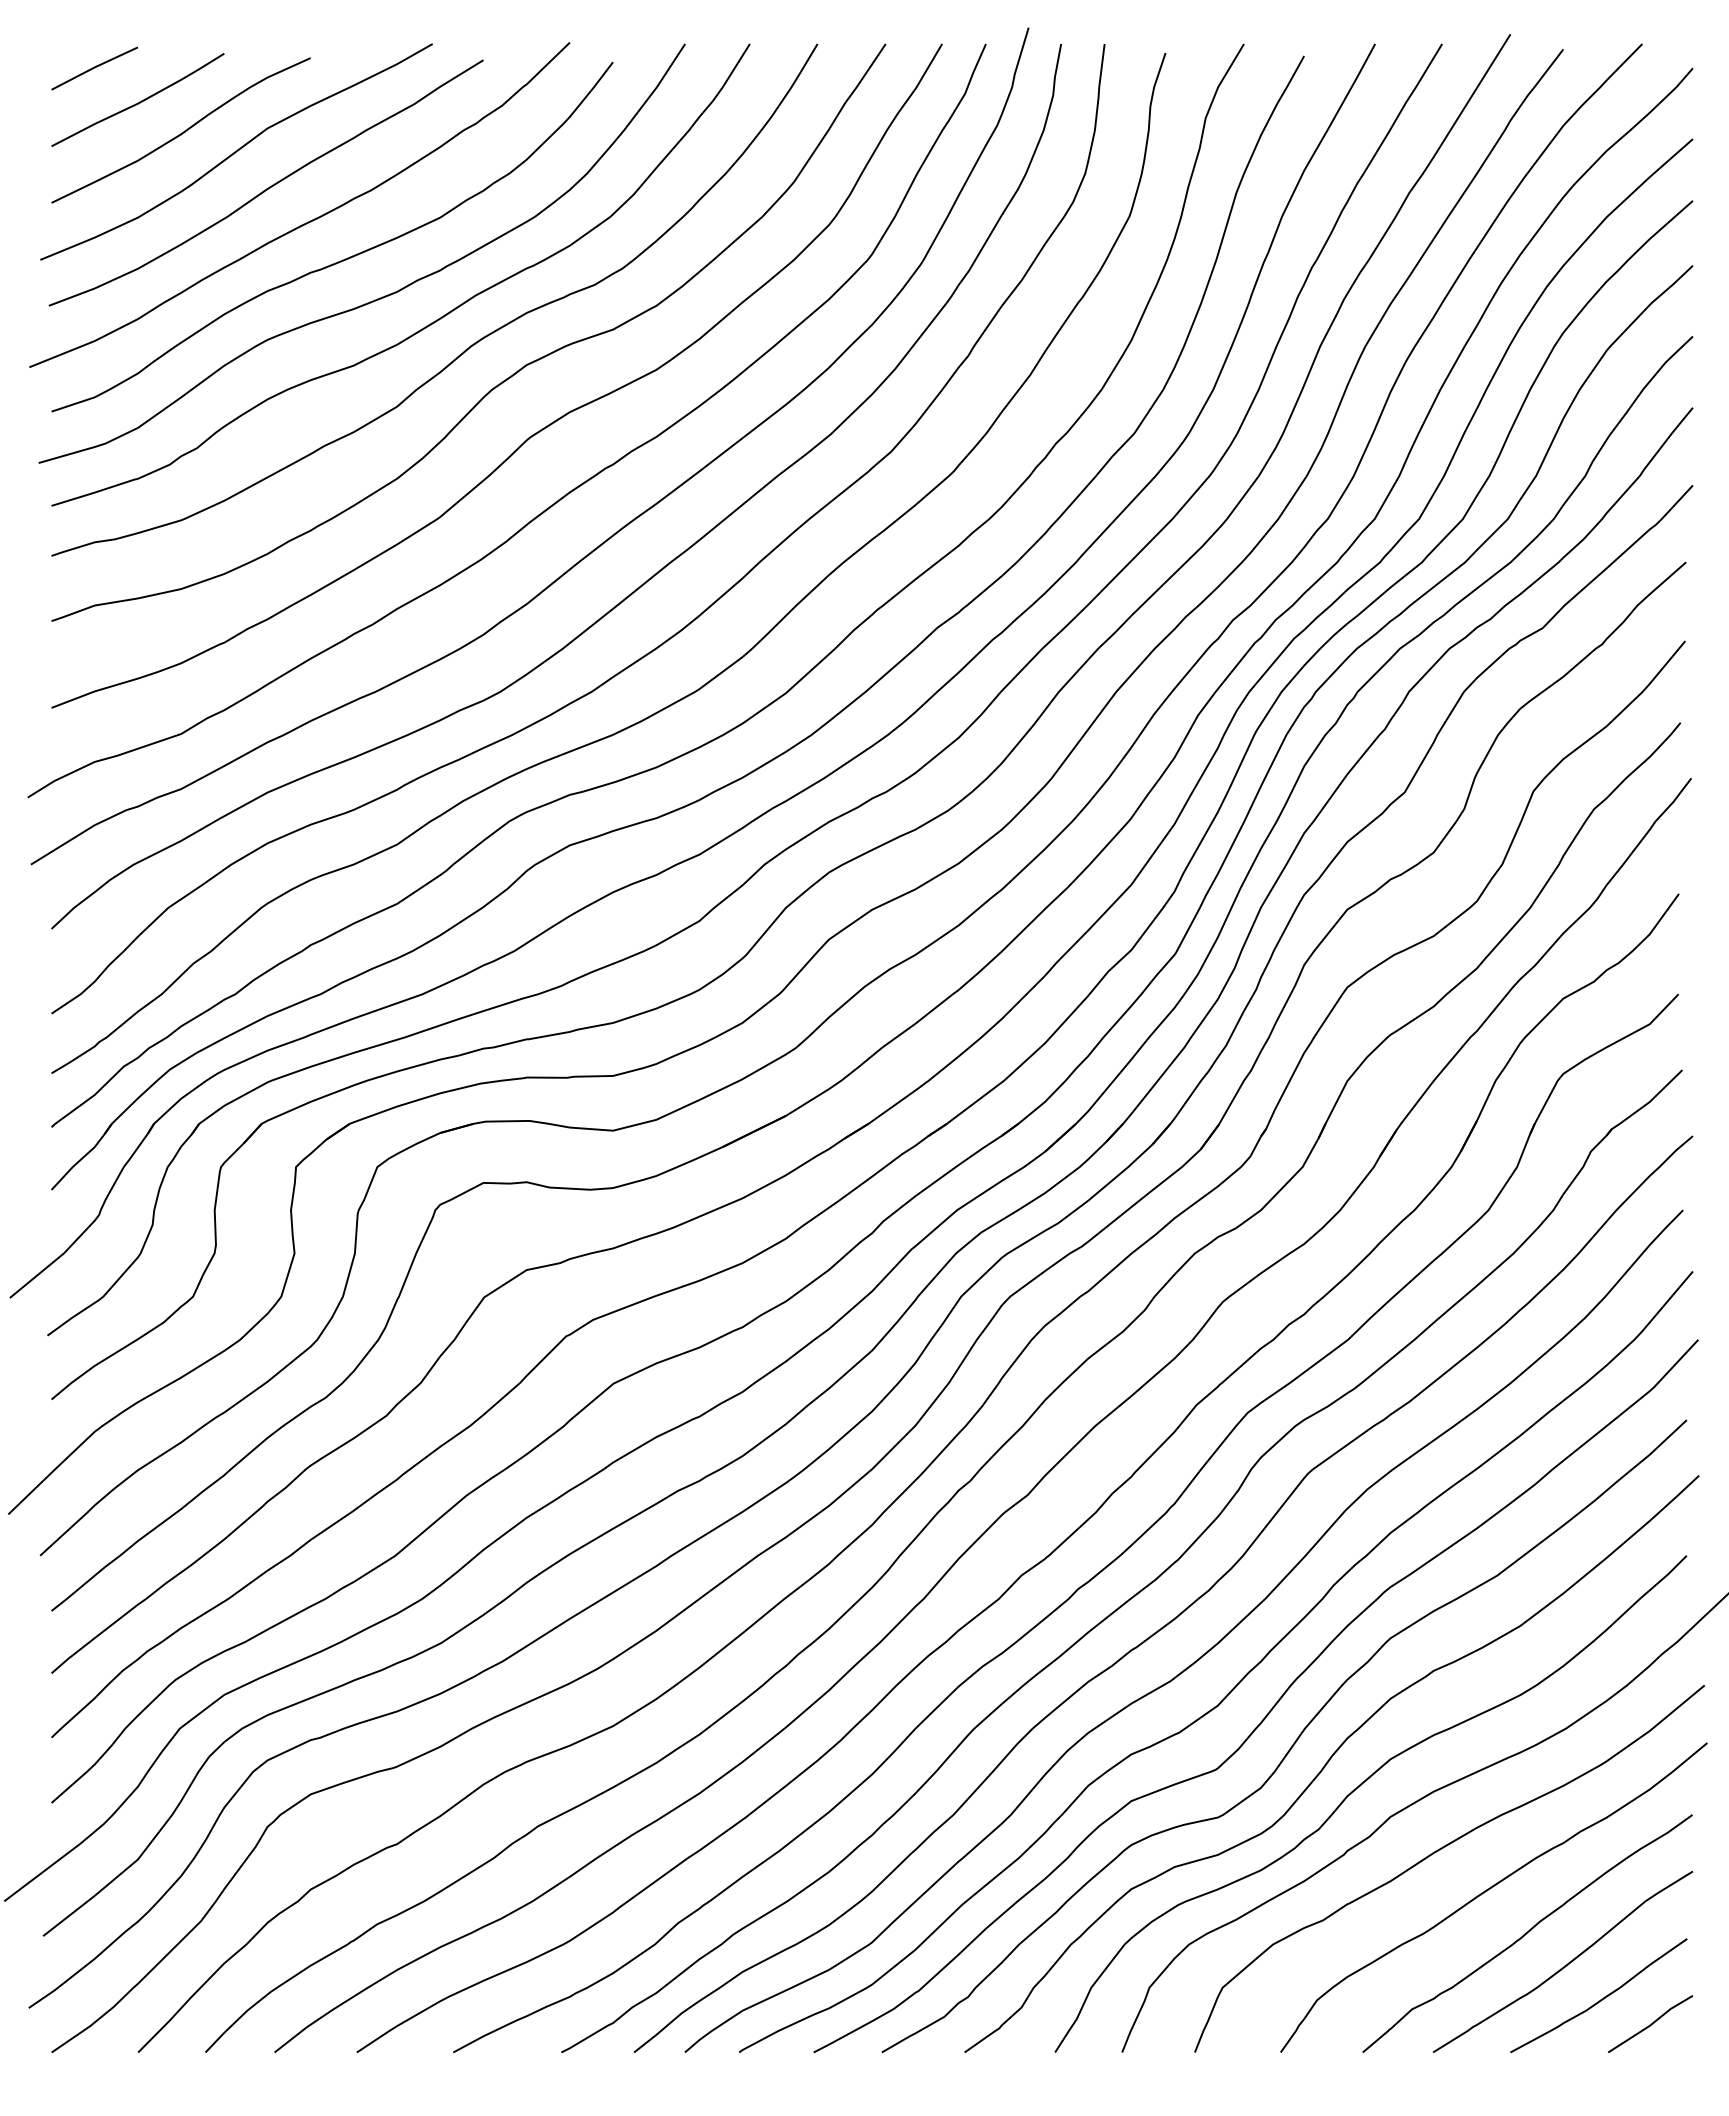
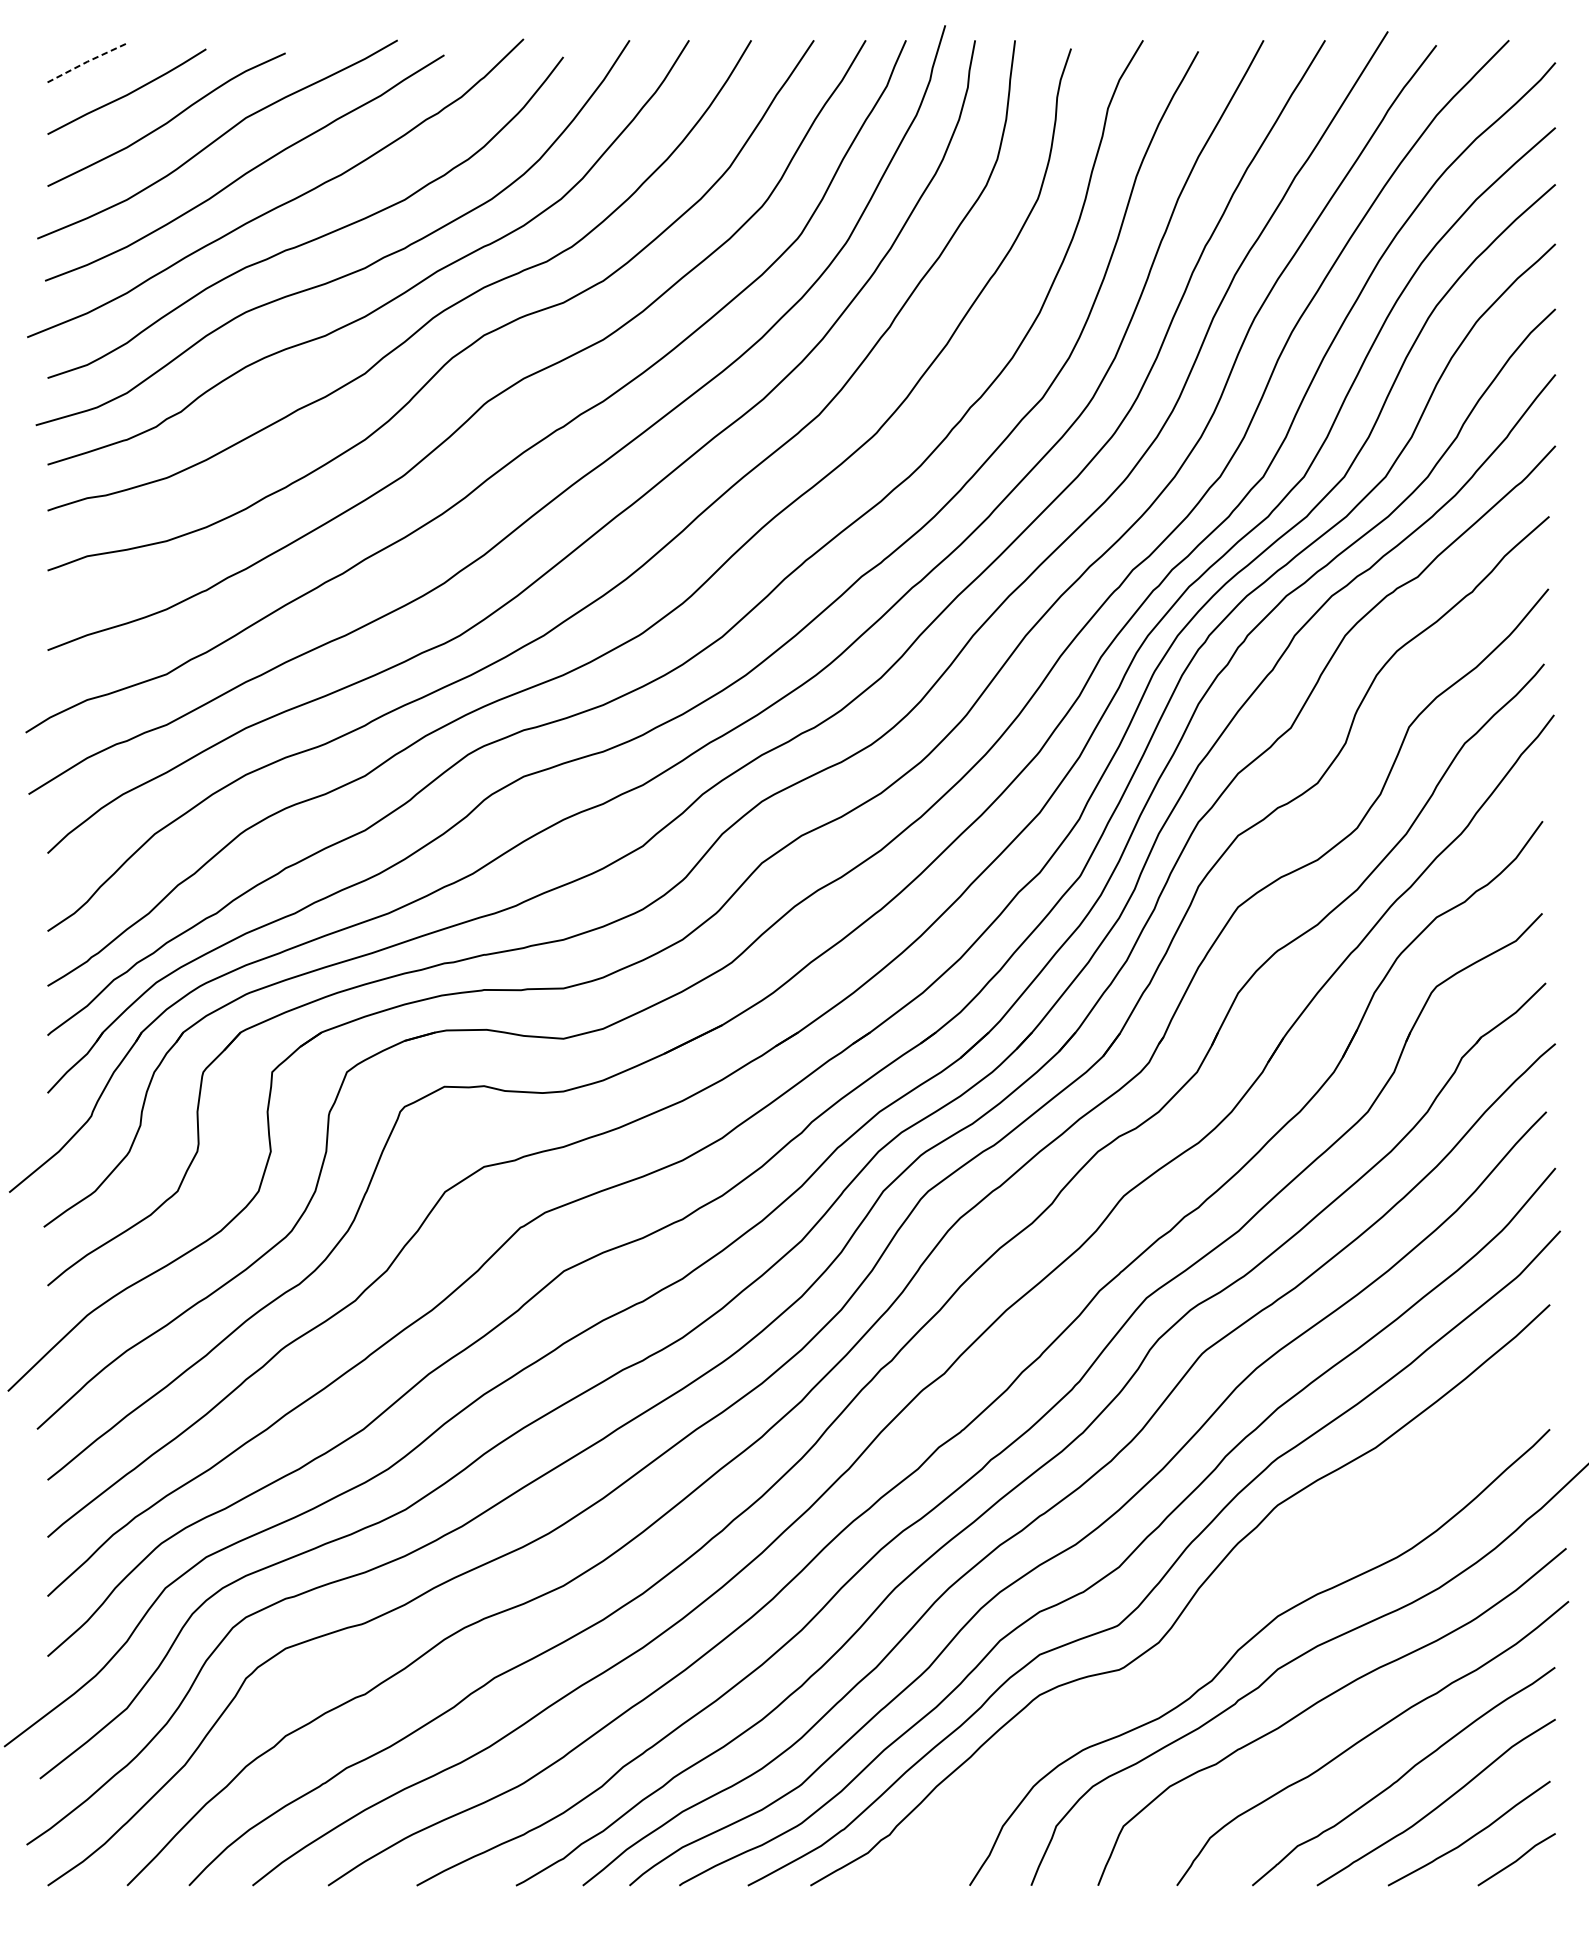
line: (94, 67) -> (87, 61), solid -> dashed
curve: (1329, 1761) -> (1221, 1618), removed

